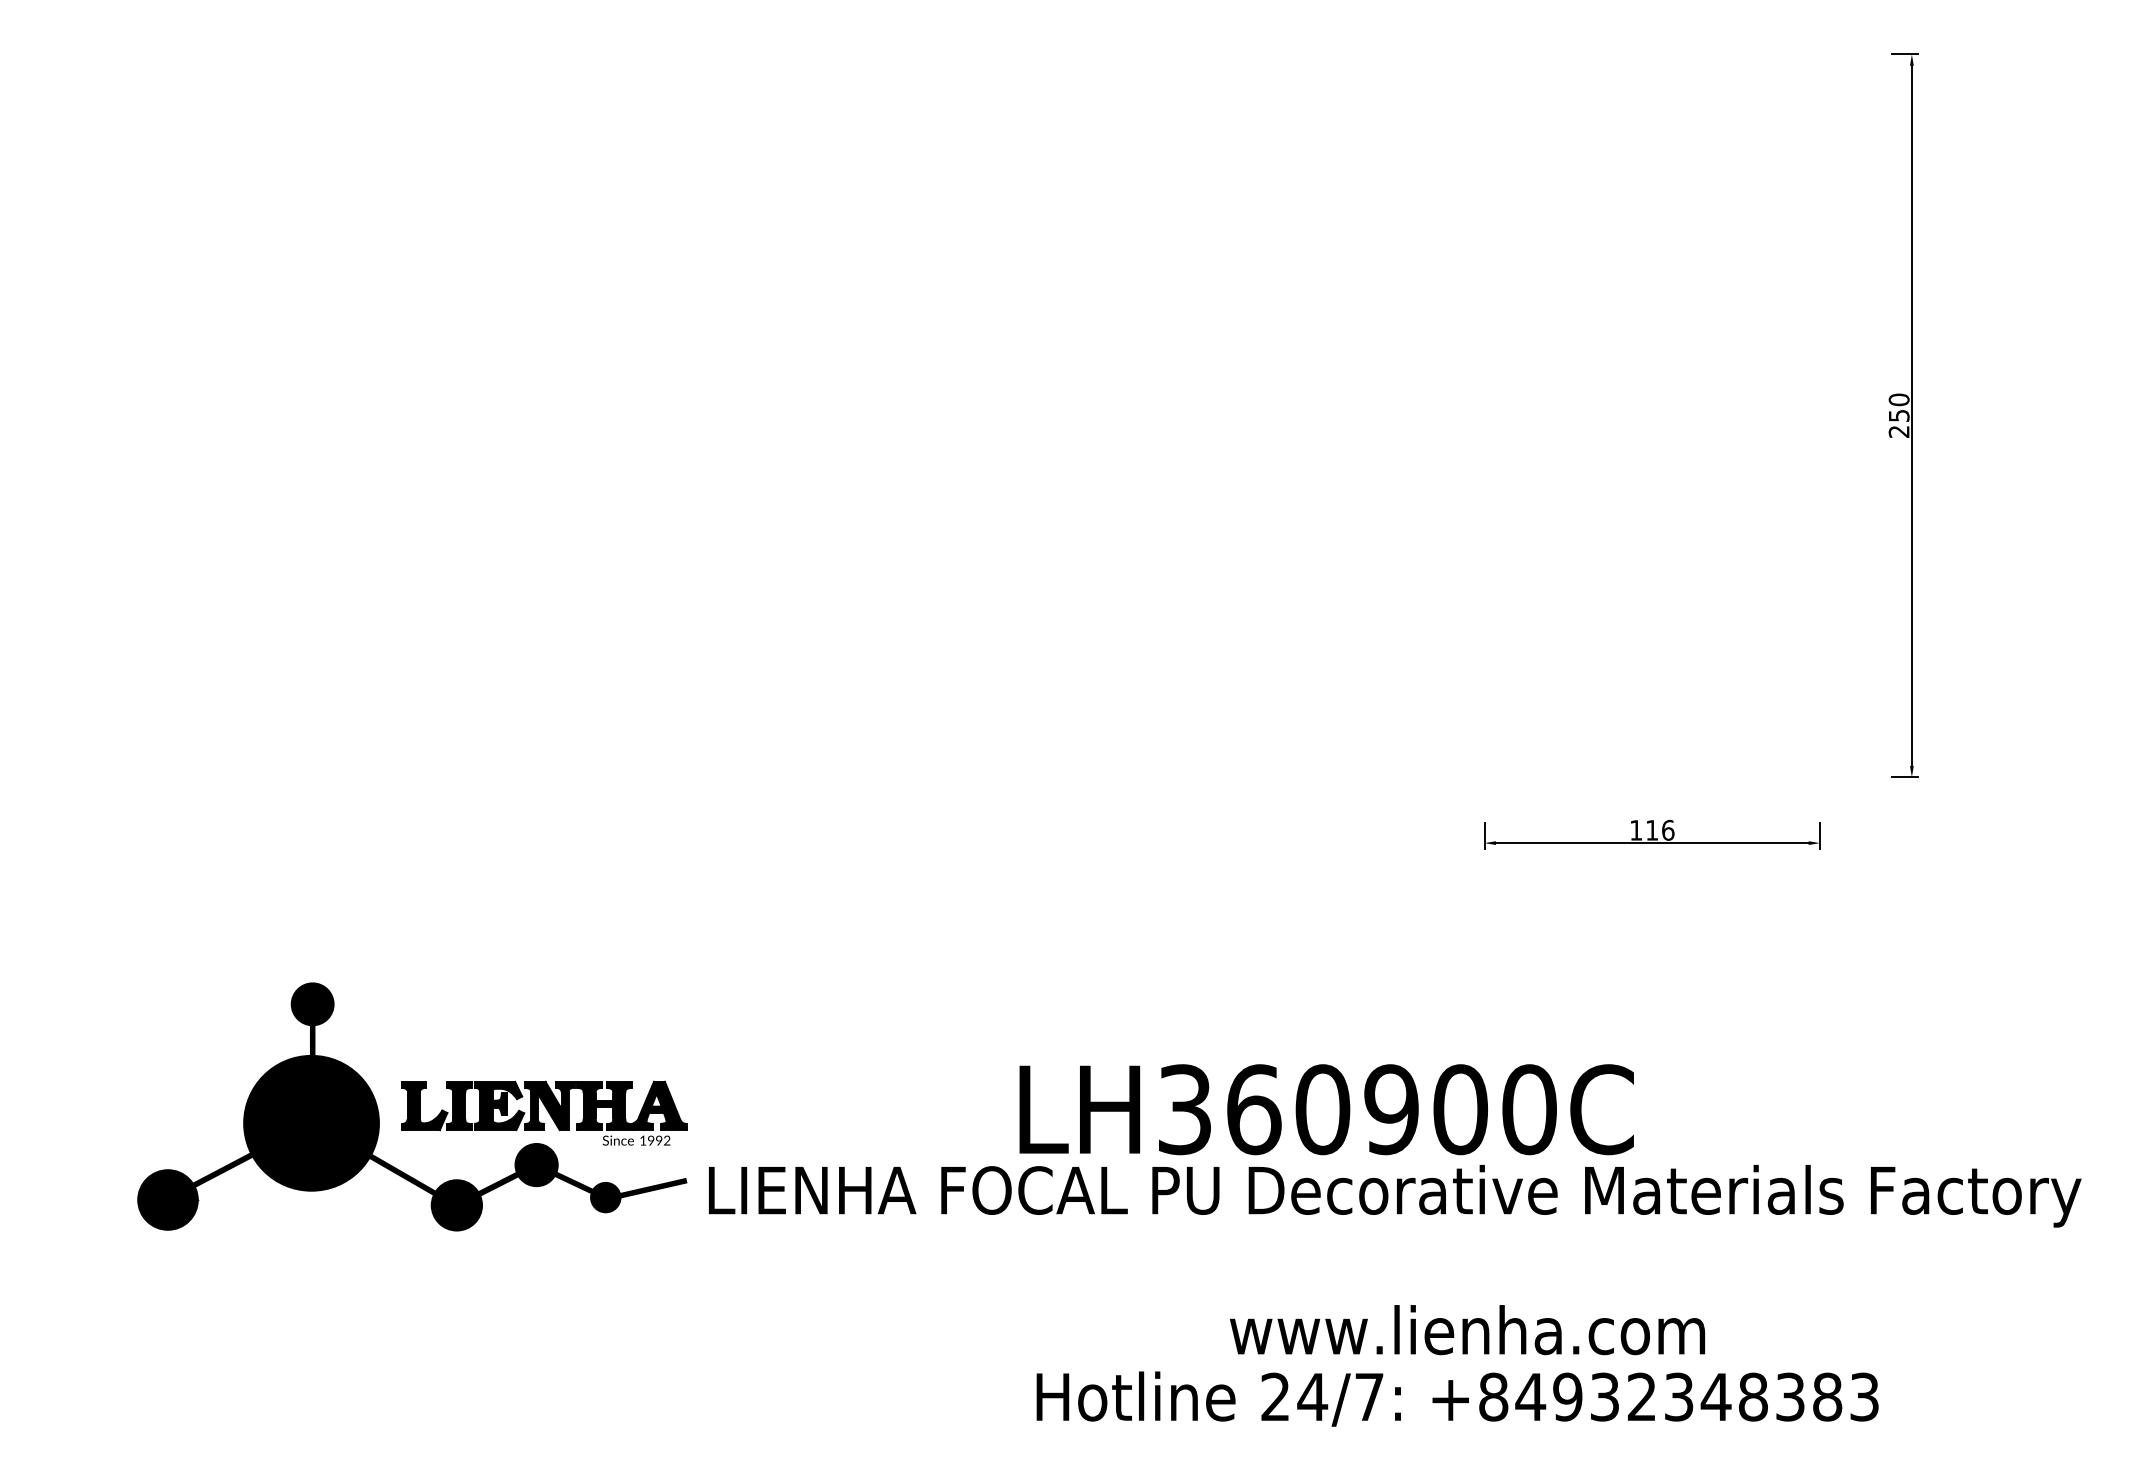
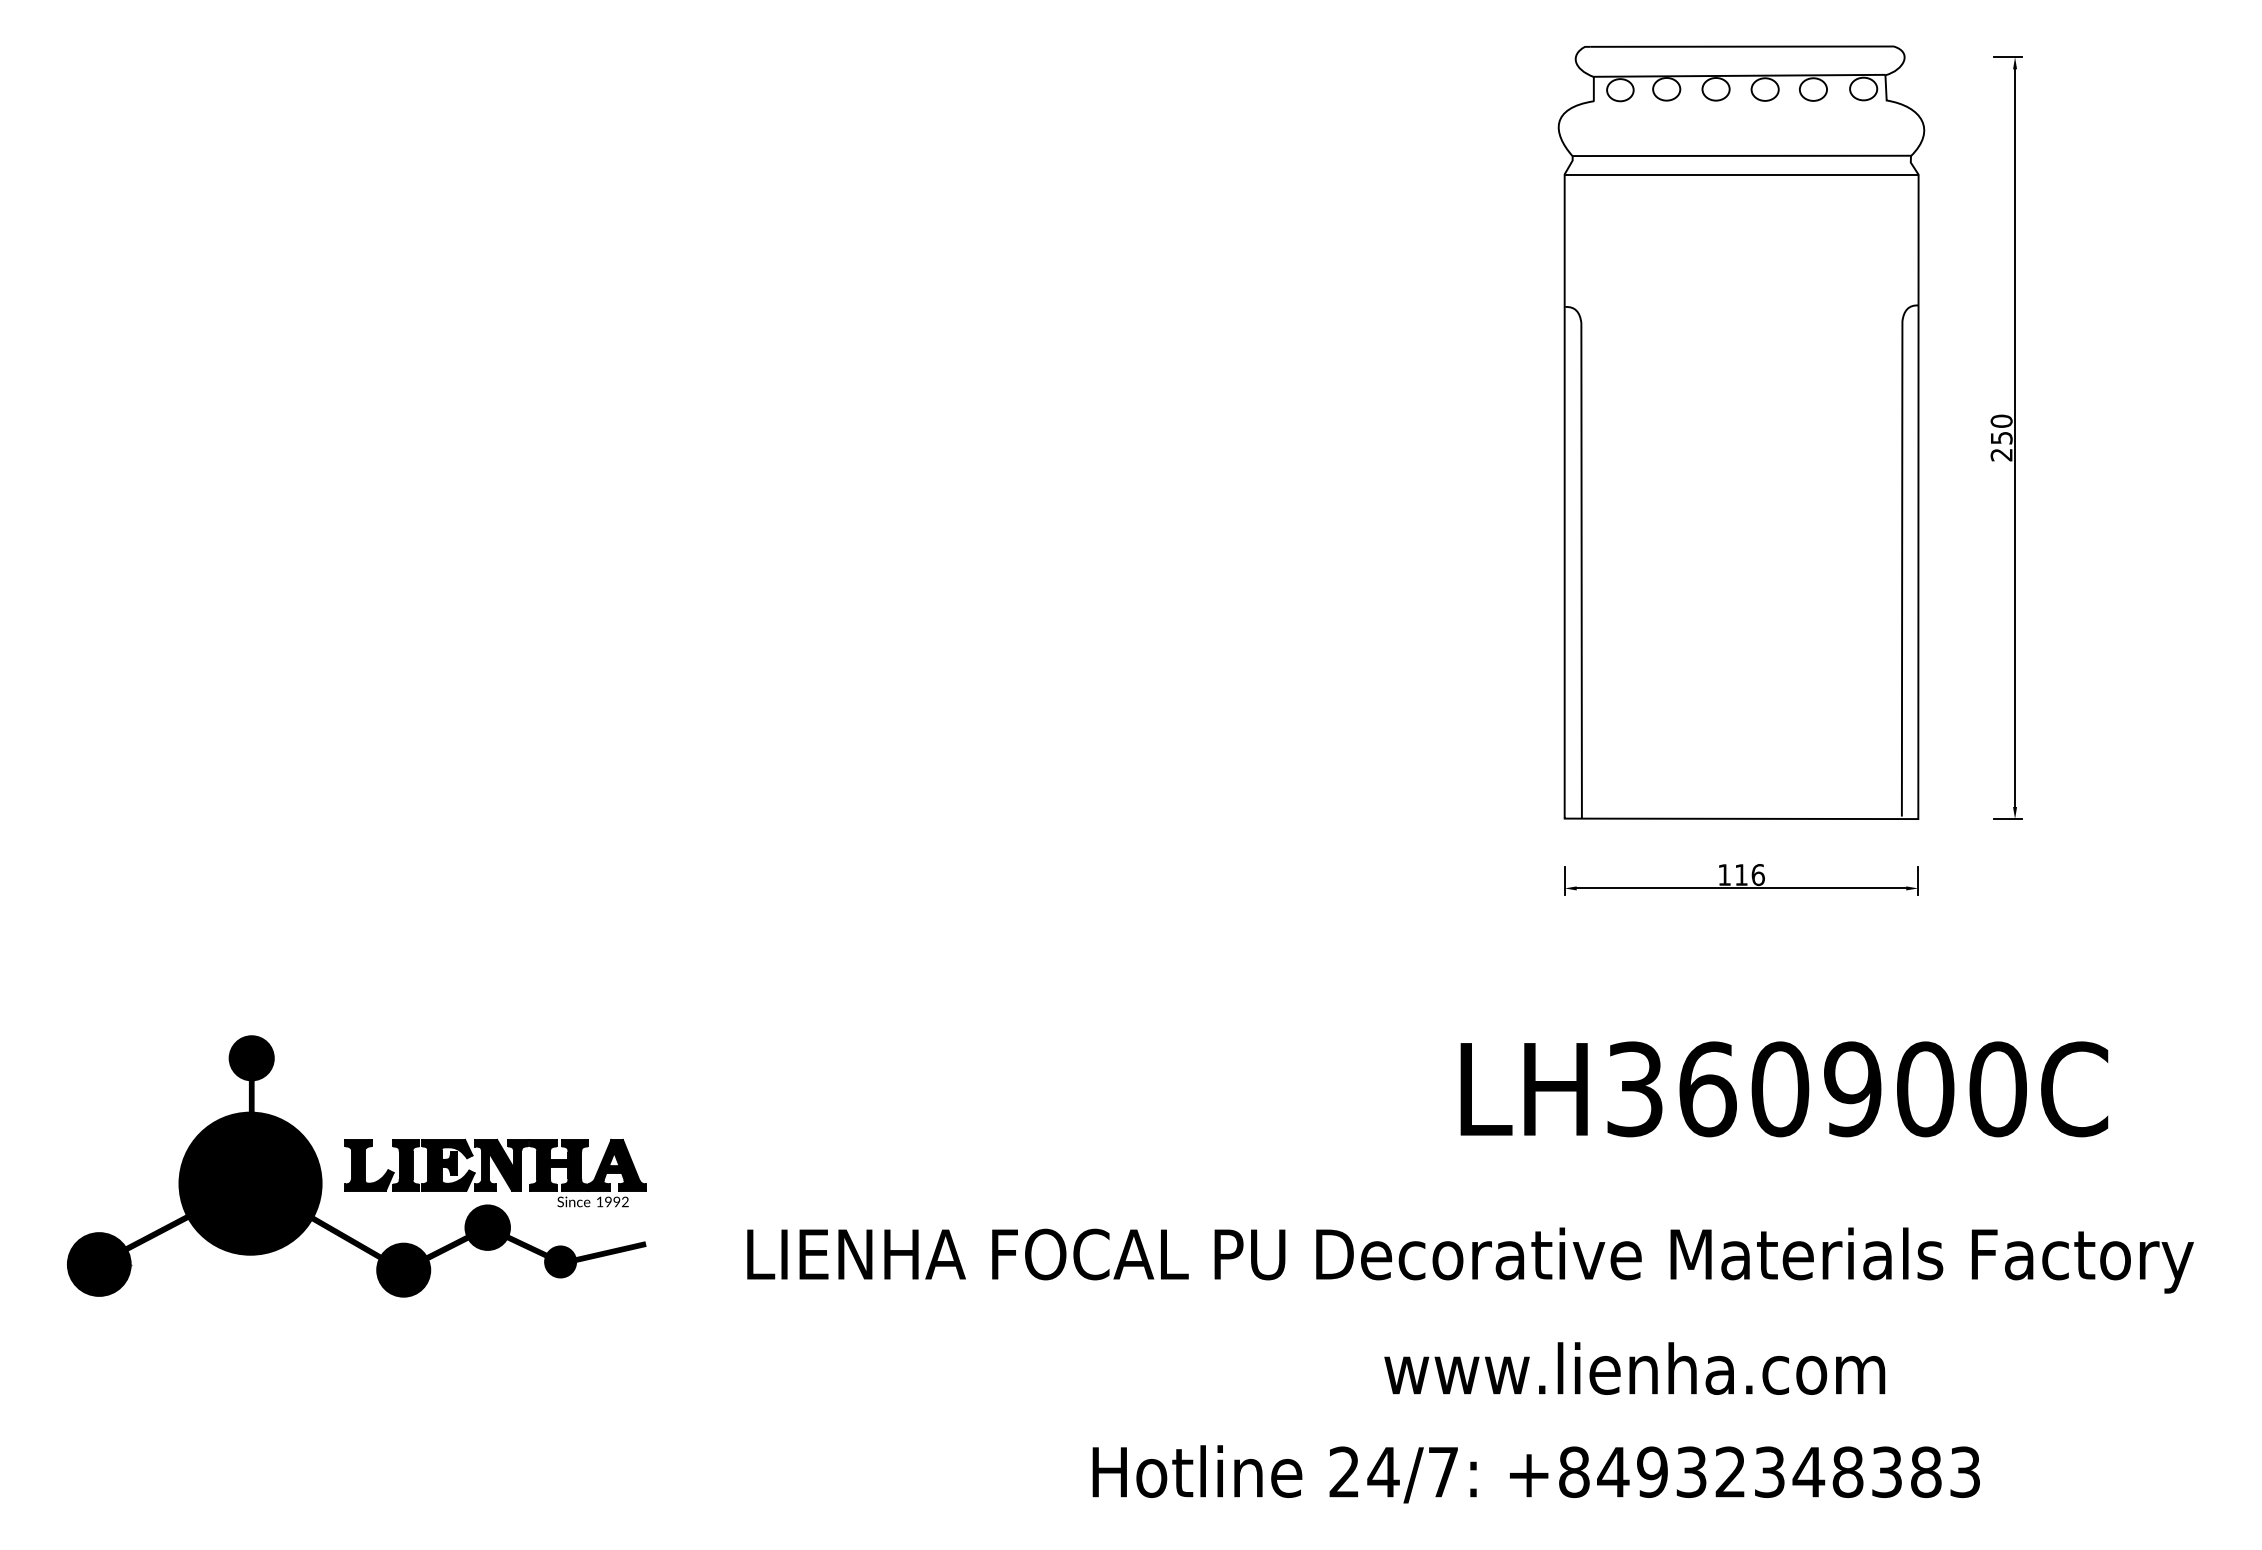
part: (1652, 410) -> (1741, 432), added
part: (412, 1106) -> (356, 1166), moved
text: (1326, 1109) -> (1784, 1089), moved
text: (1467, 1329) -> (1634, 1368), moved

